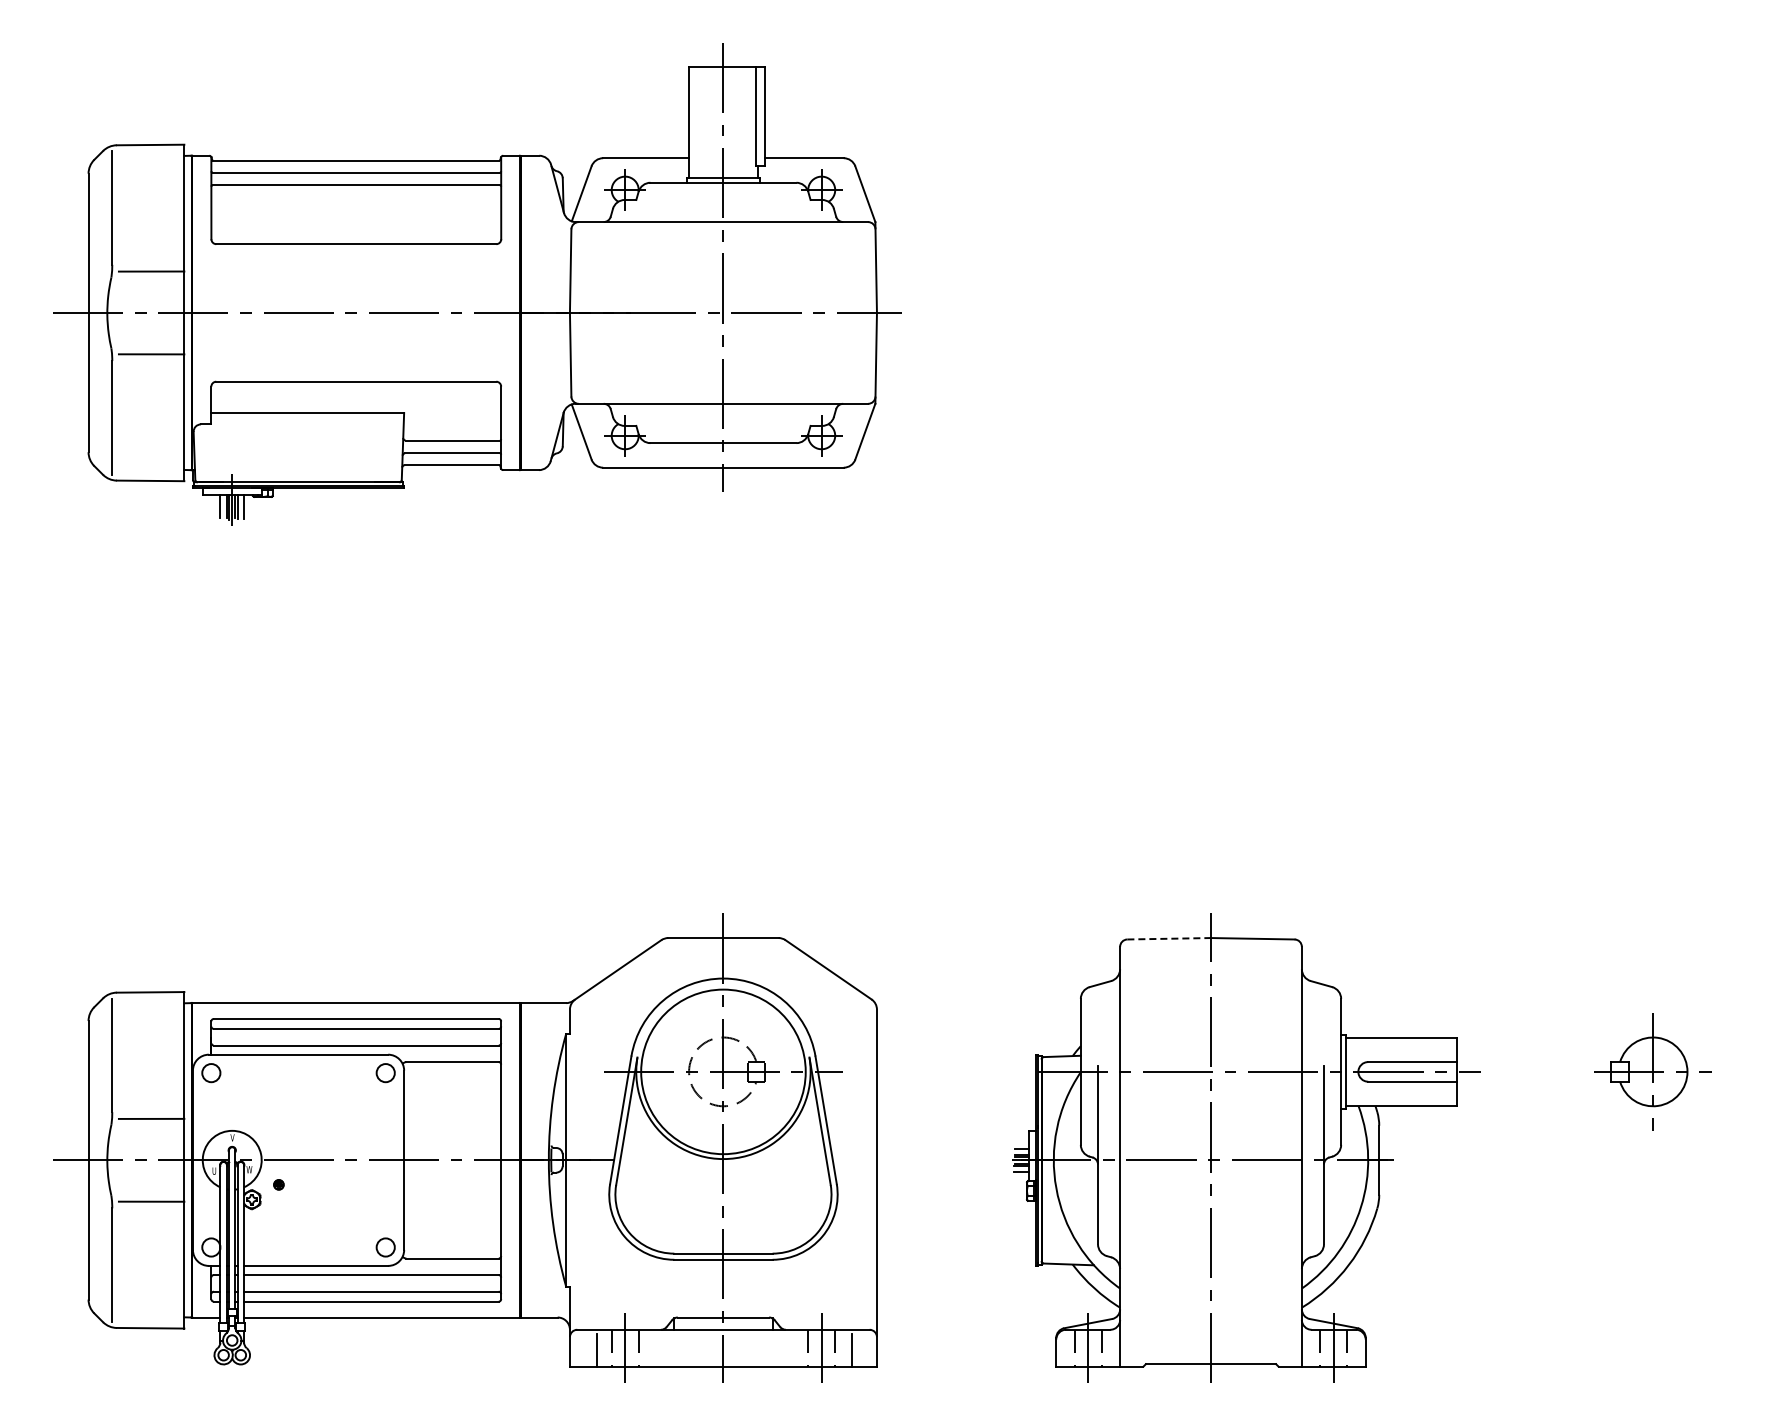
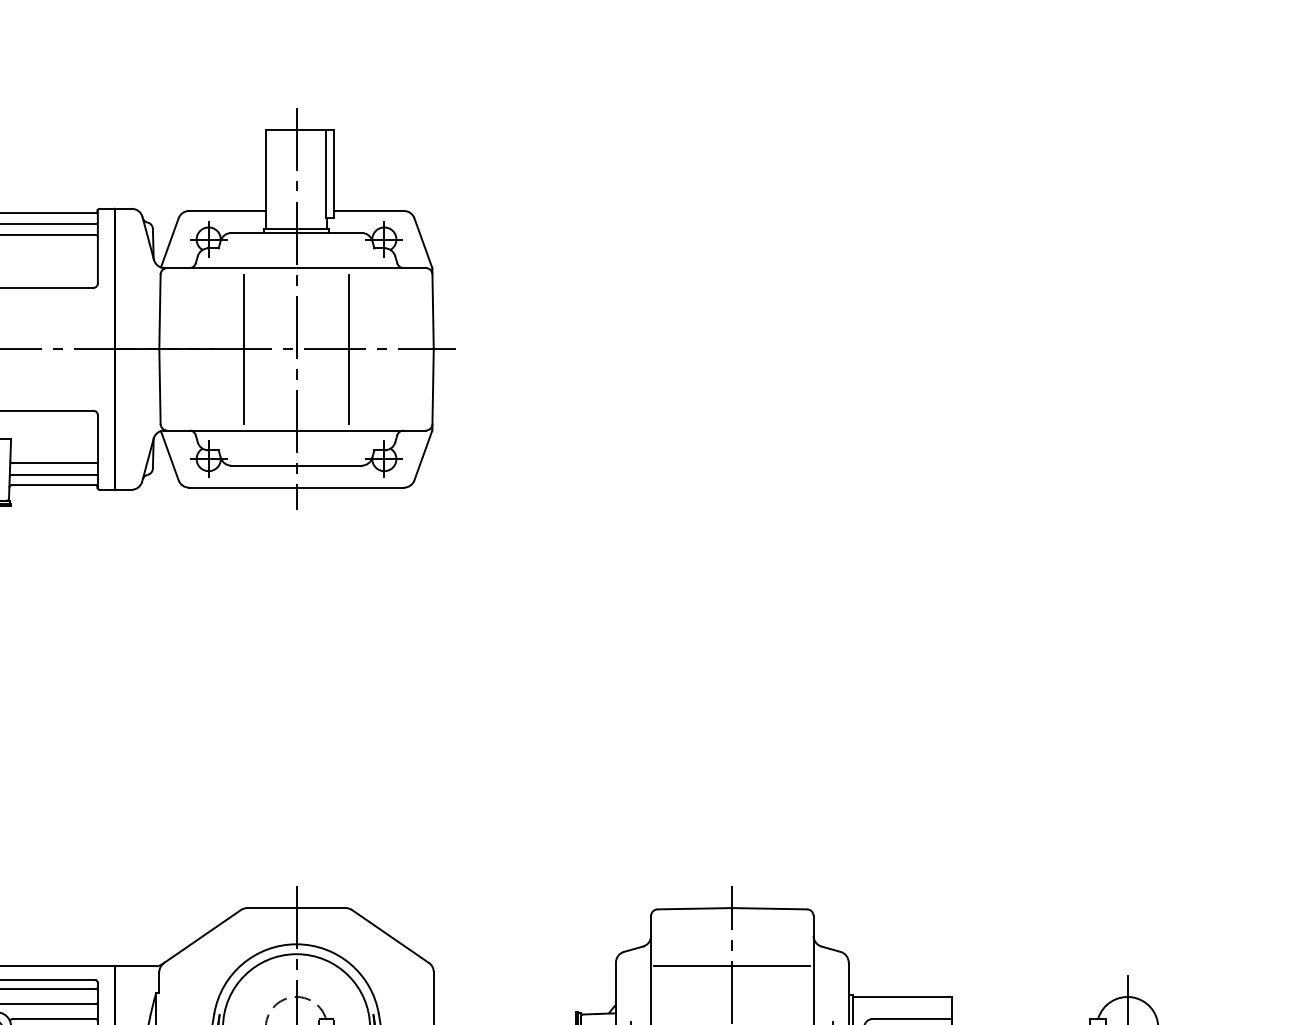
line: (664, 312) -> (243, 348), added
line: (782, 312) -> (349, 348), added
line: (1169, 938) -> (695, 908), dashed -> solid
line: (1210, 1003) -> (731, 966), added

